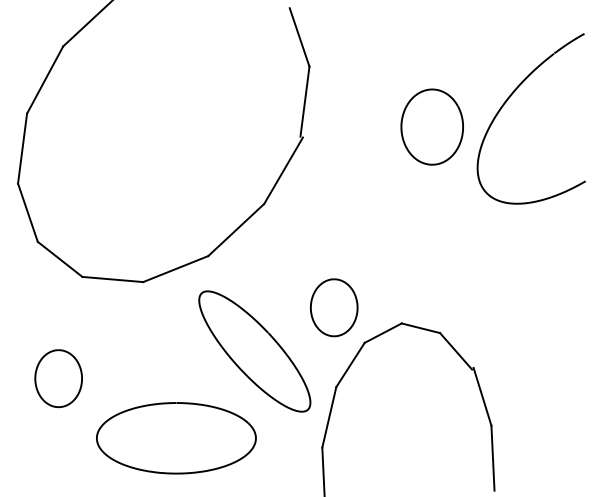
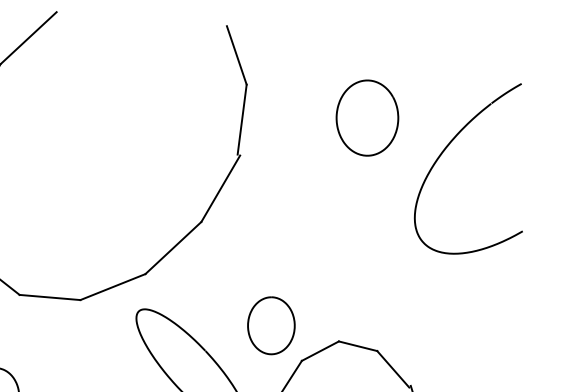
part: (507, 101) -> (444, 151), moved
curve: (402, 126) -> (337, 117), moved

